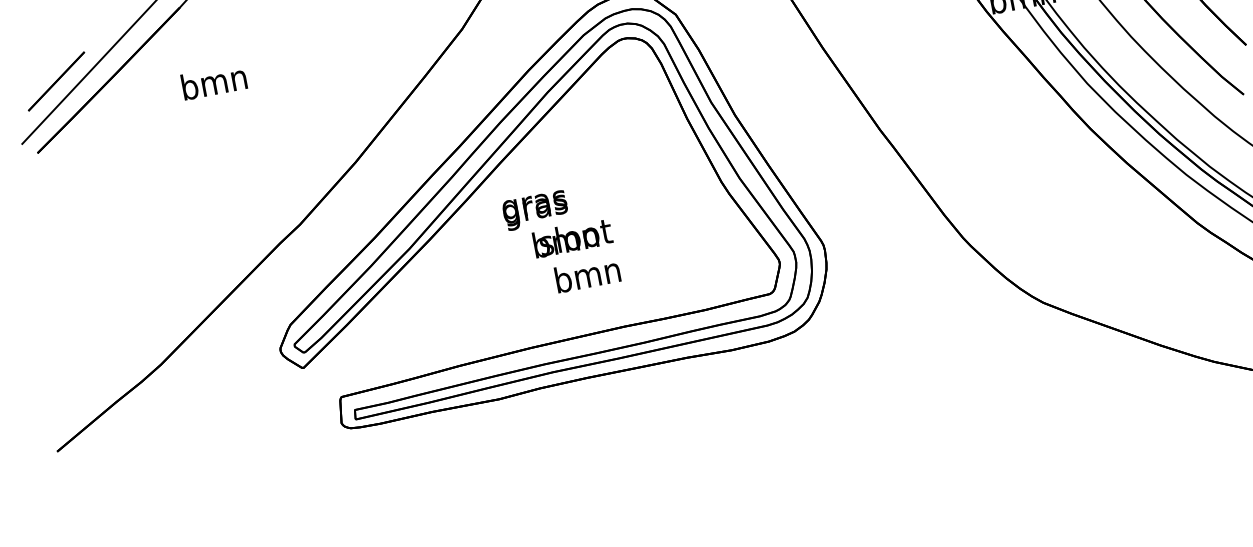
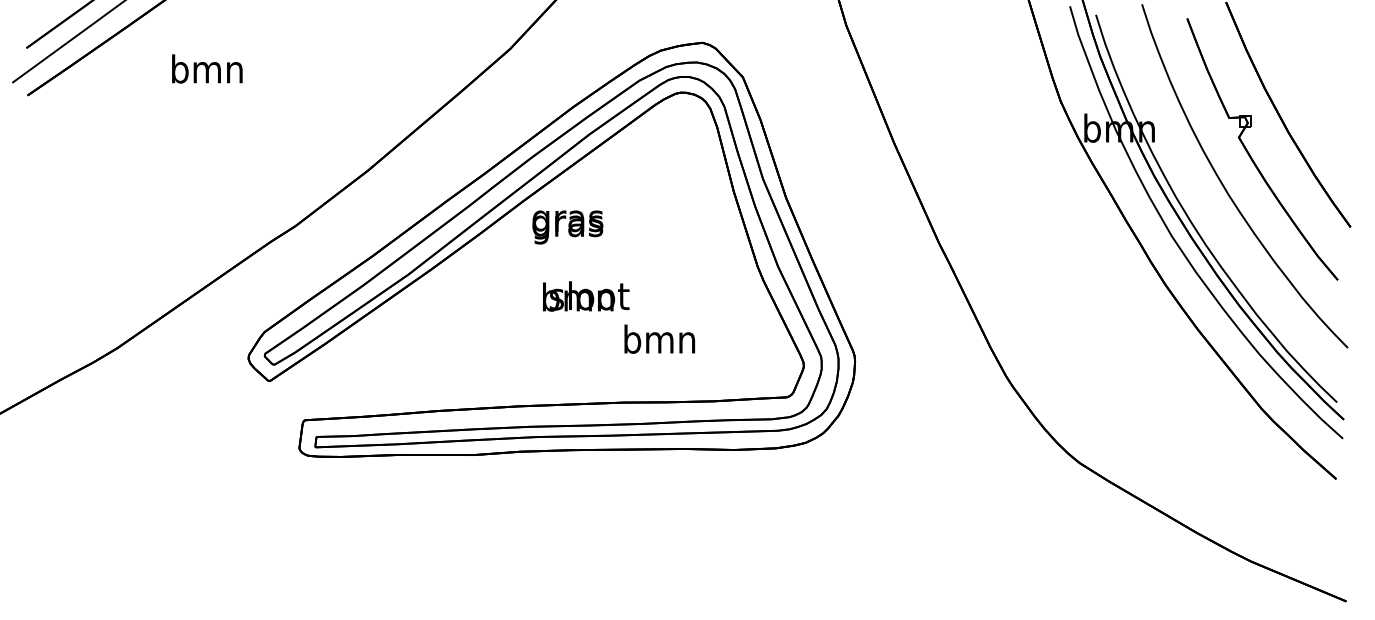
text: (214, 81) -> (207, 68), moved
text: (535, 210) -> (567, 227), moved
text: (587, 274) -> (659, 338), moved

